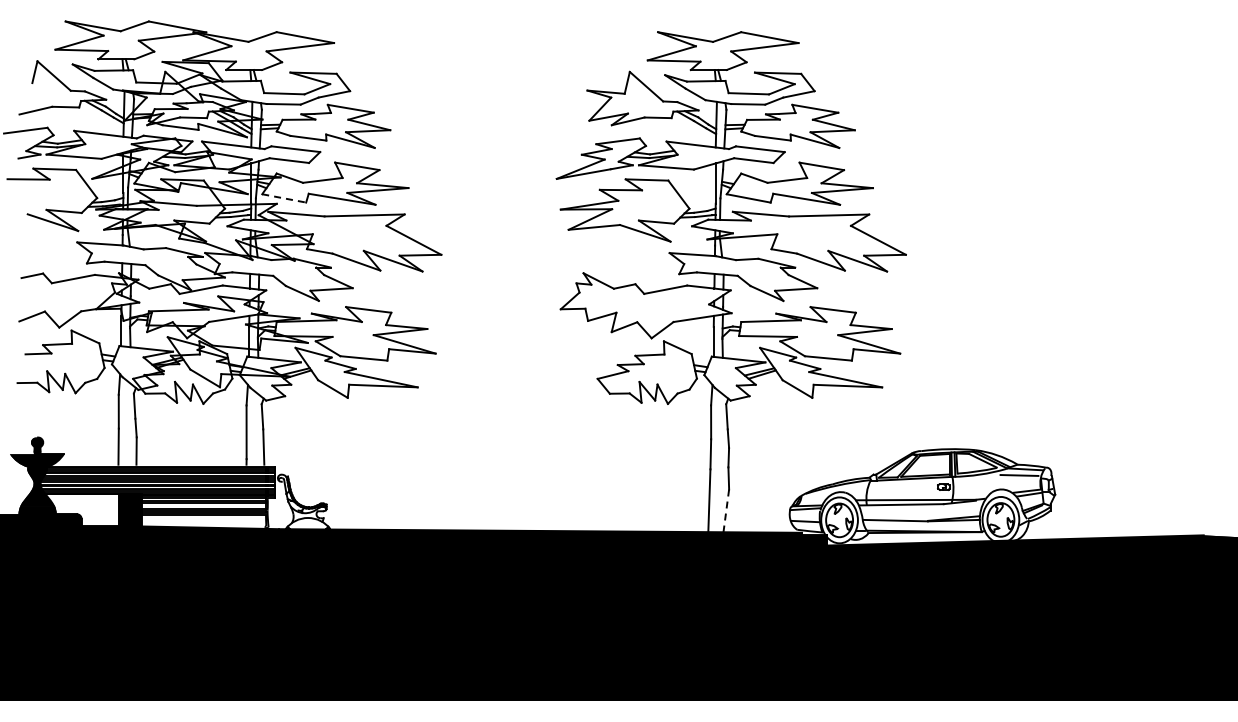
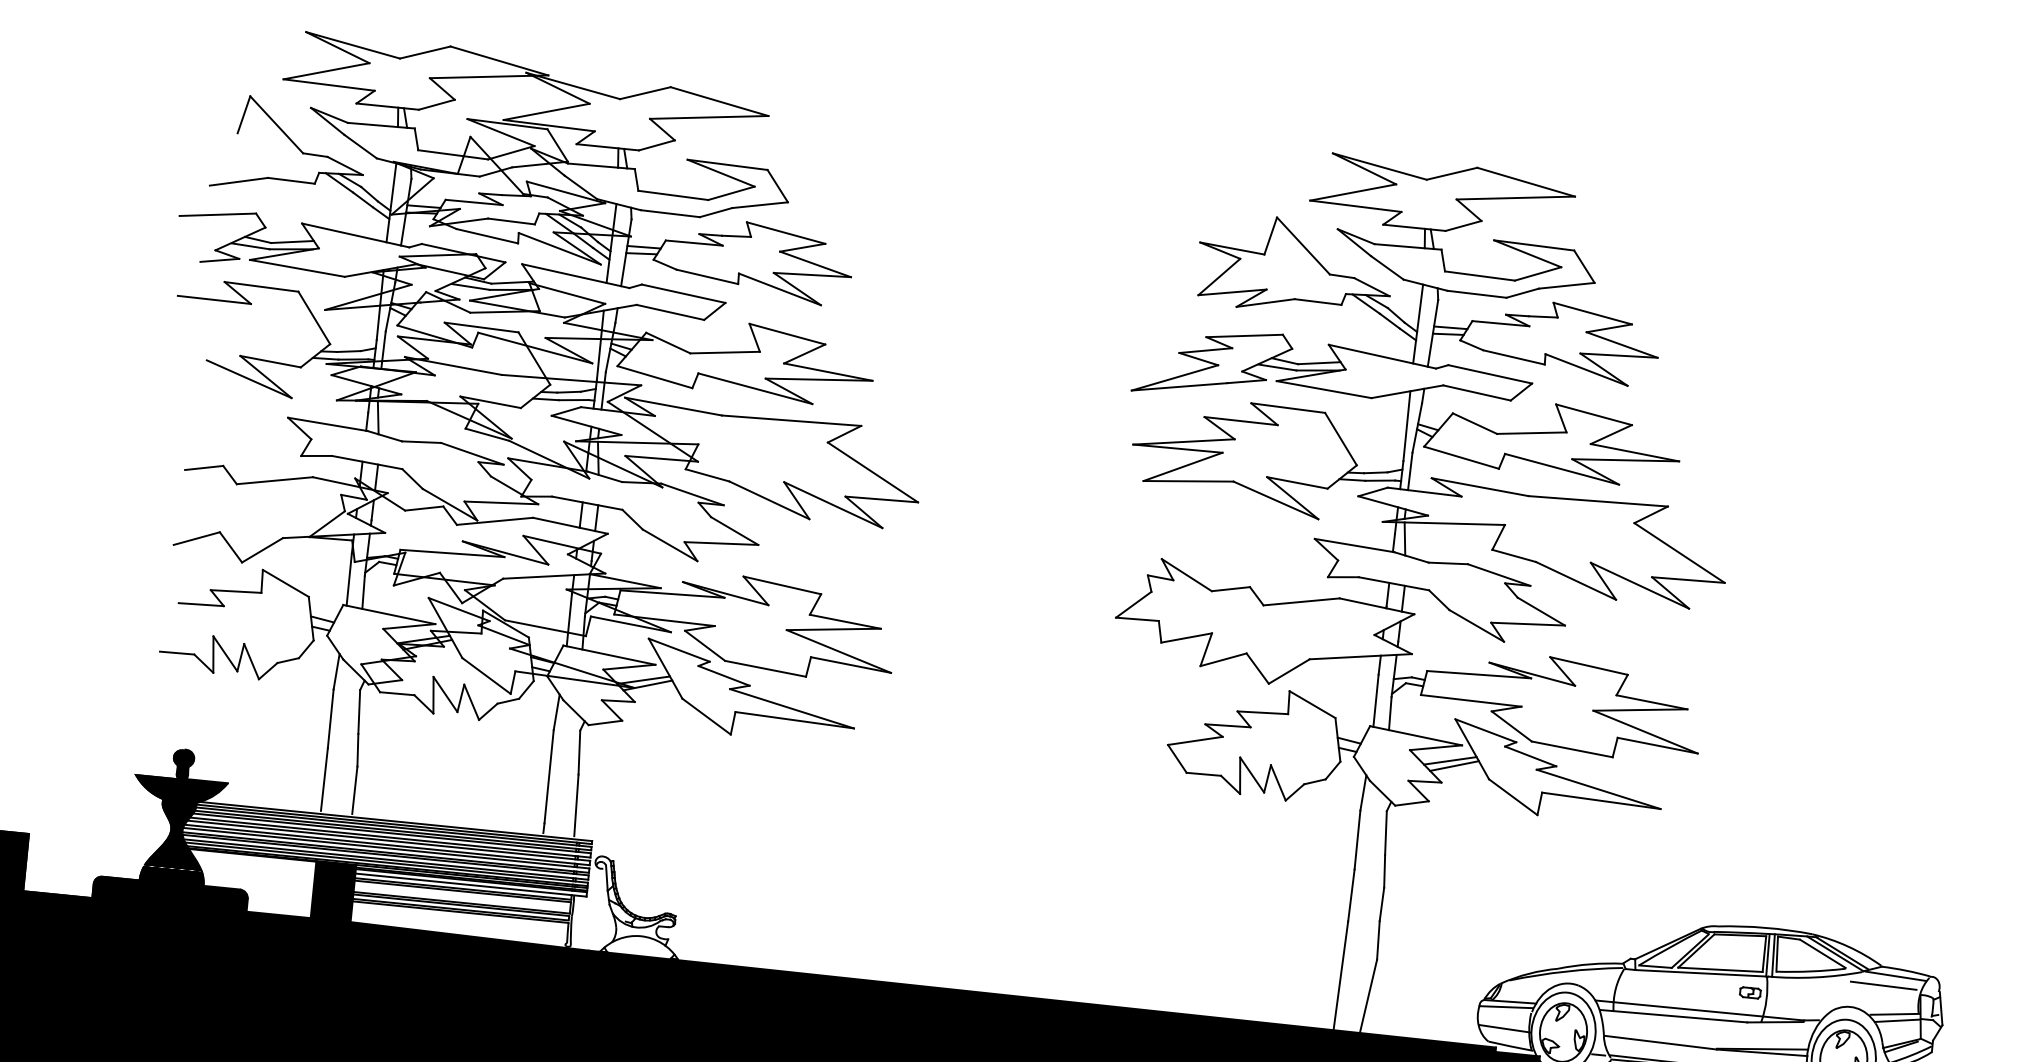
line: (284, 198) -> (655, 377), dashed -> solid
line: (726, 510) -> (1368, 995), dashed -> solid

